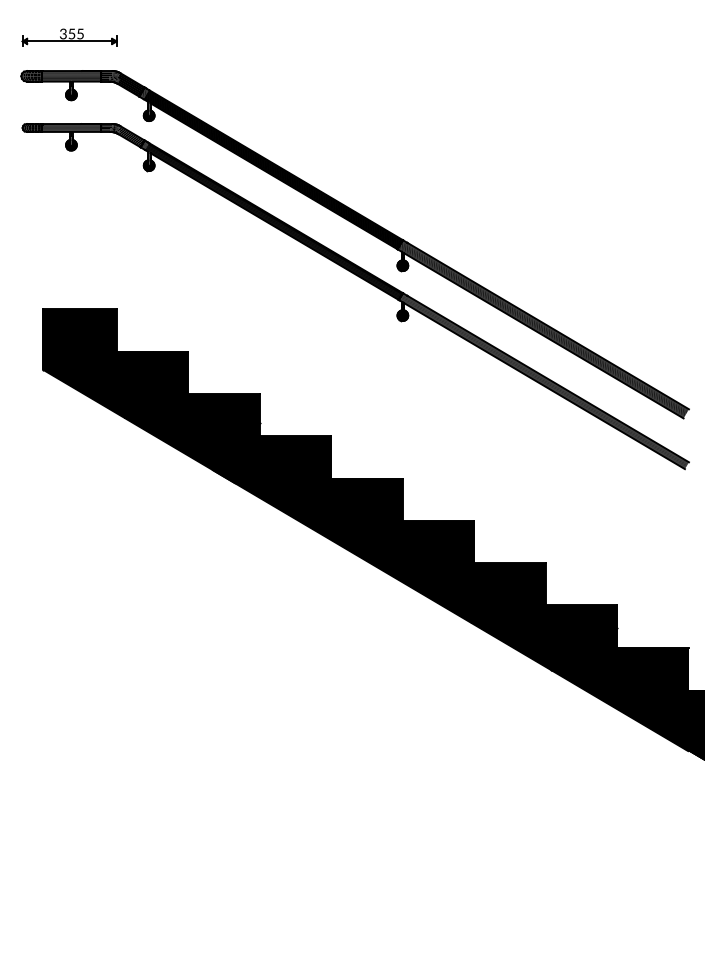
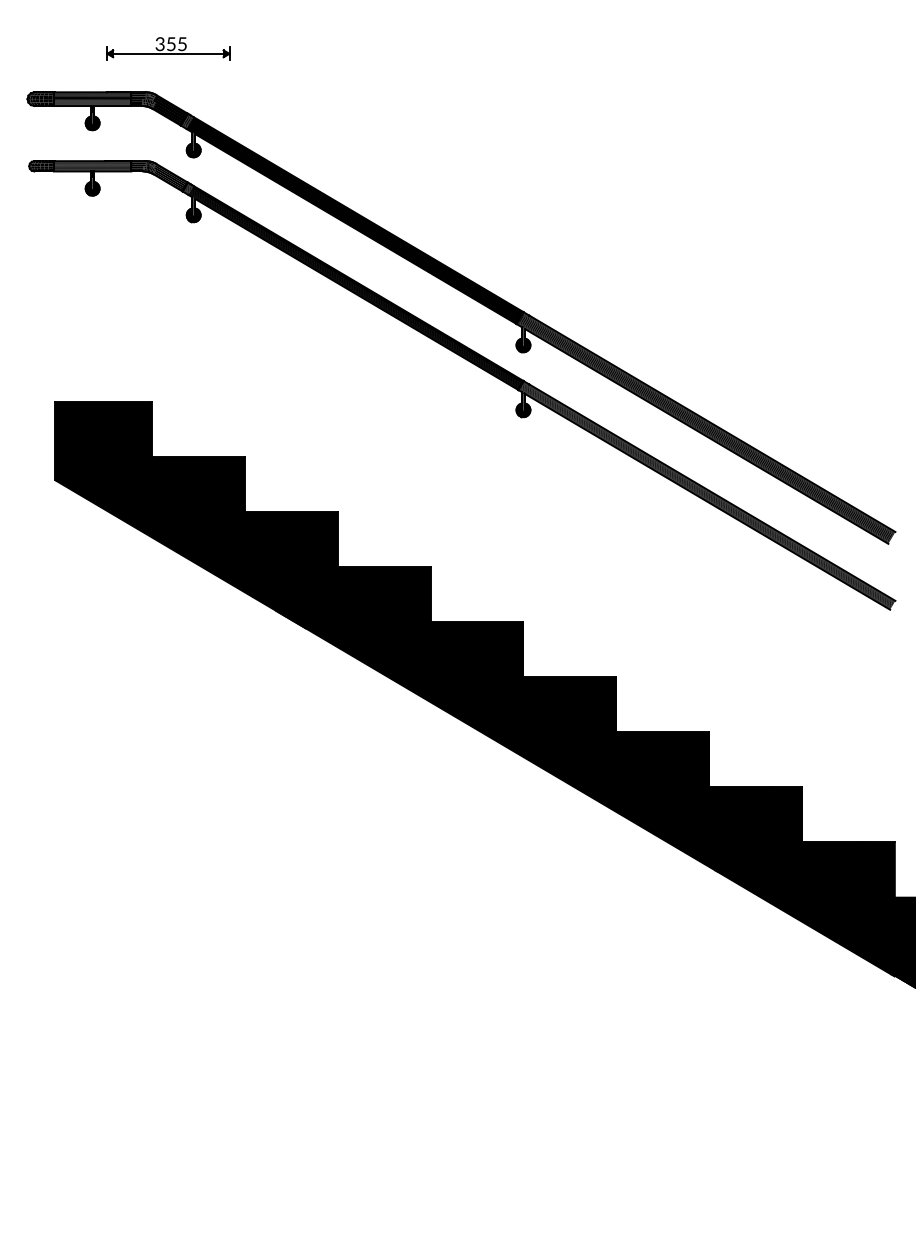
part: (69, 37) -> (168, 48), moved

